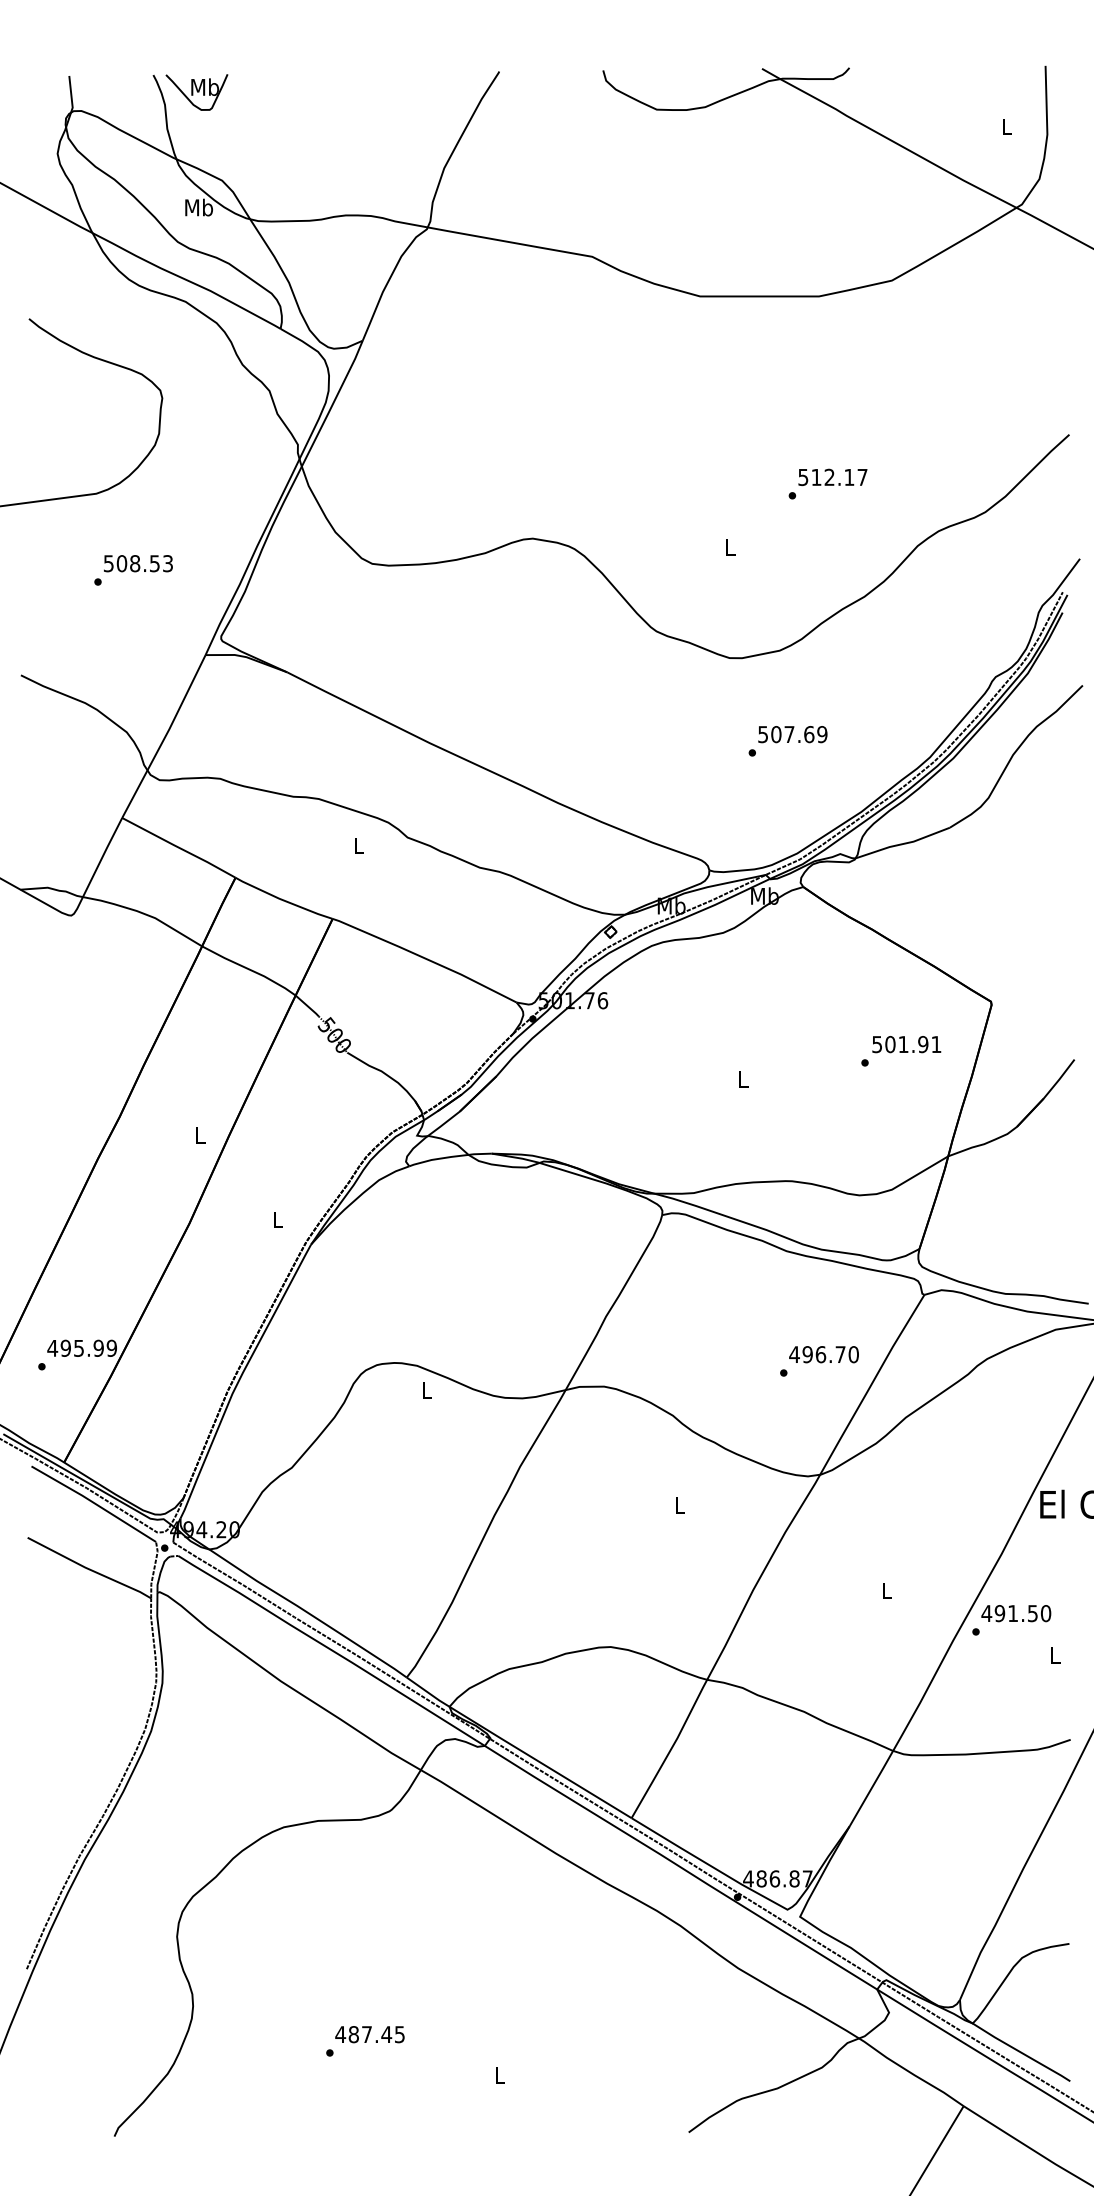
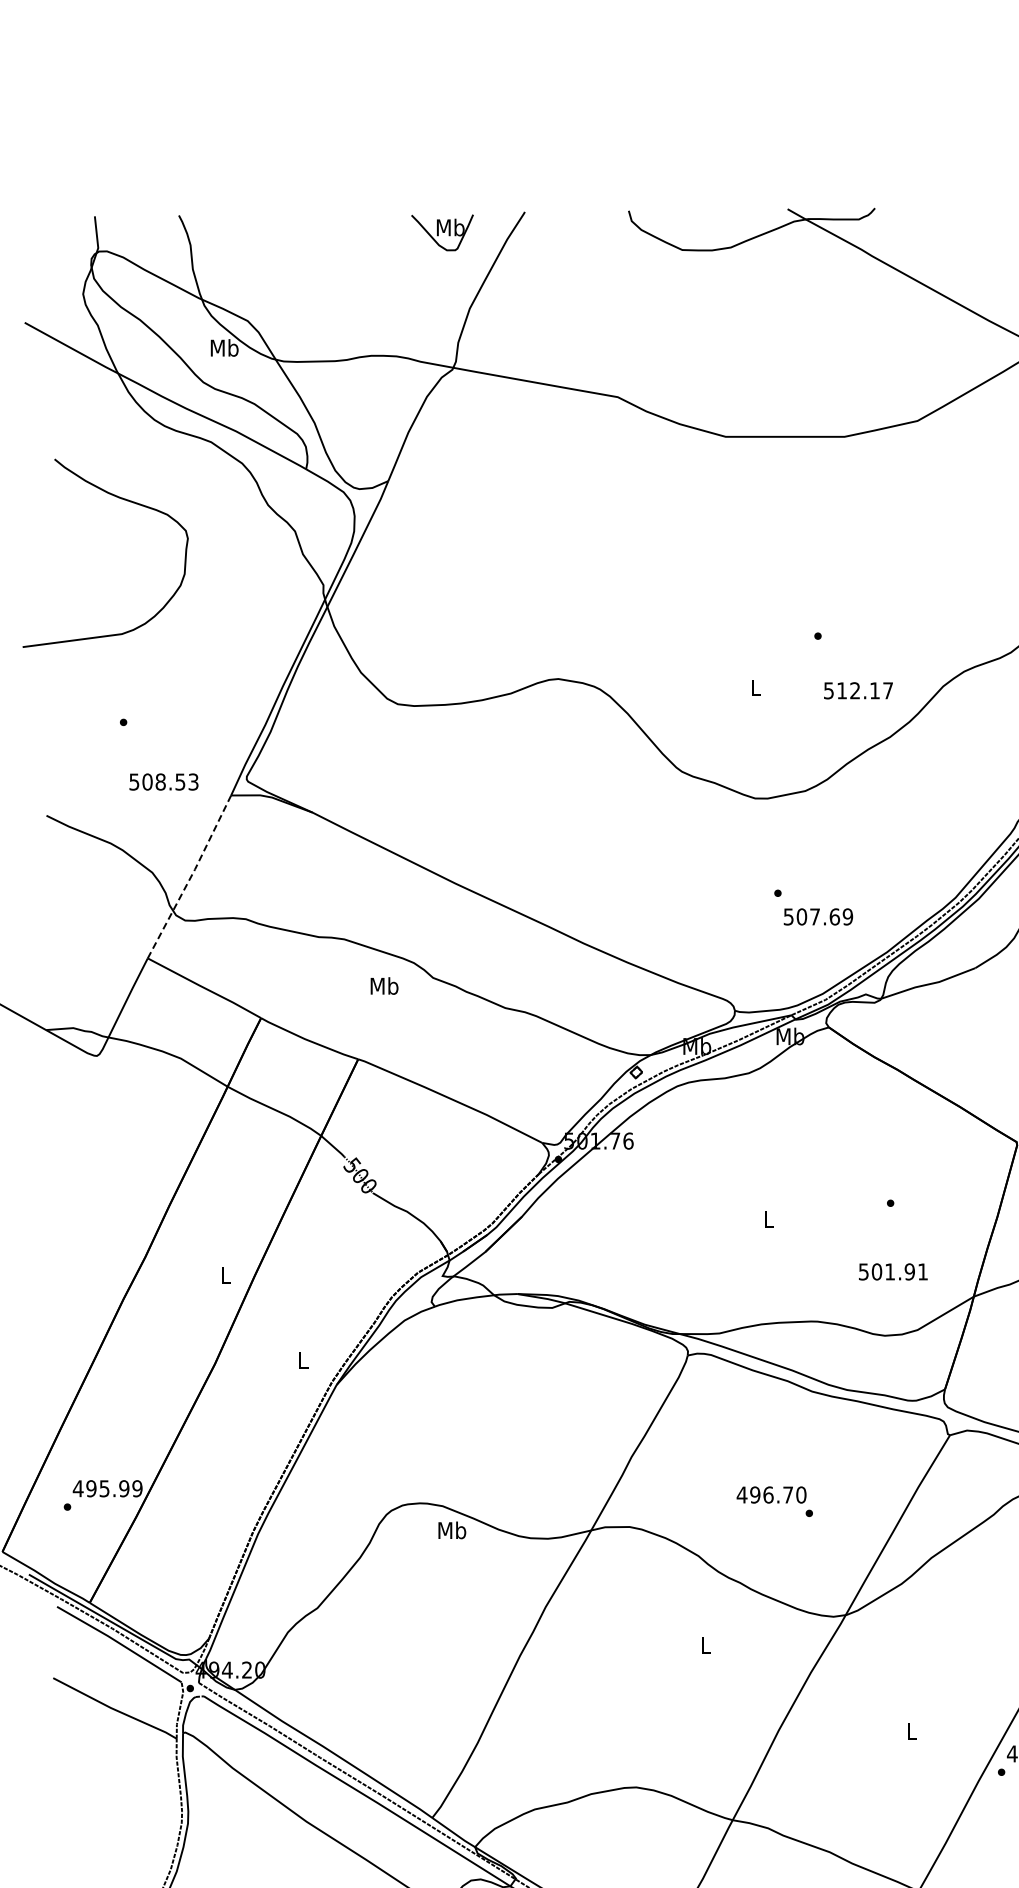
part: (196, 92) -> (442, 232), moved
text: (832, 476) -> (858, 689), moved
text: (138, 563) -> (164, 781), moved
text: (792, 734) -> (818, 916), moved
line: (165, 736) -> (191, 876), solid -> dashed
text: (358, 845) -> (384, 985), L -> Mb
text: (906, 1044) -> (893, 1271), moved
text: (823, 1354) -> (771, 1494), moved
text: (426, 1389) -> (452, 1529), L -> Mb

